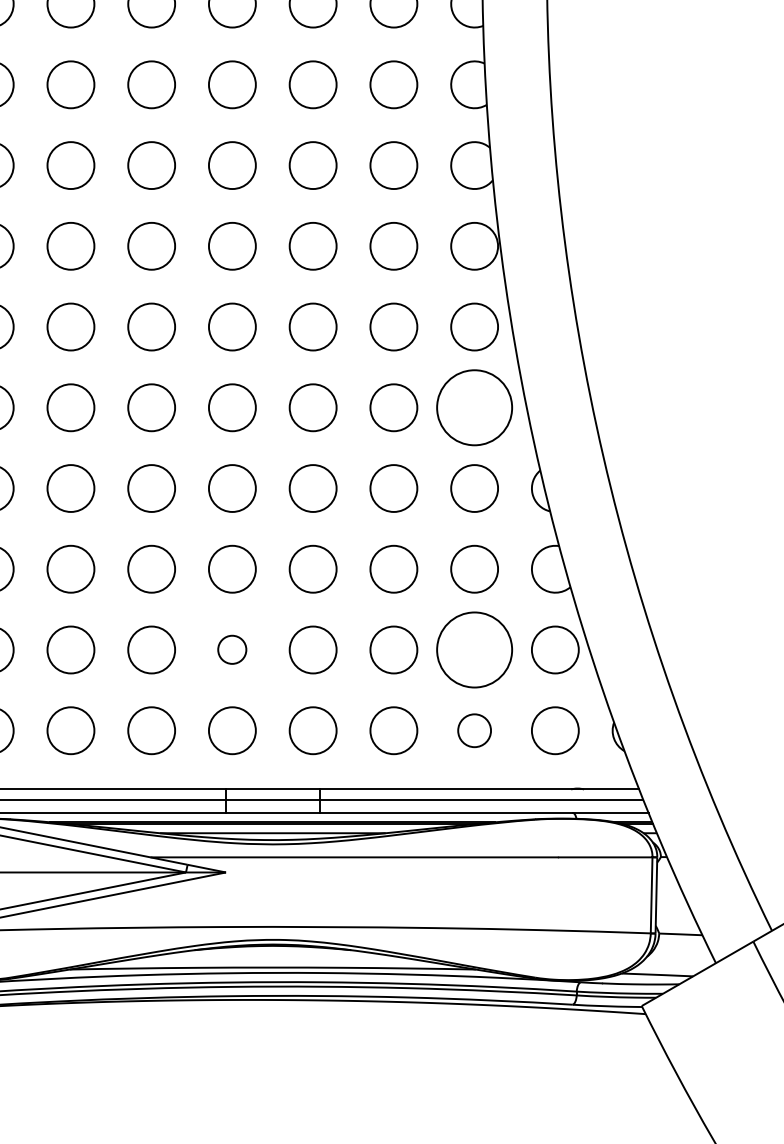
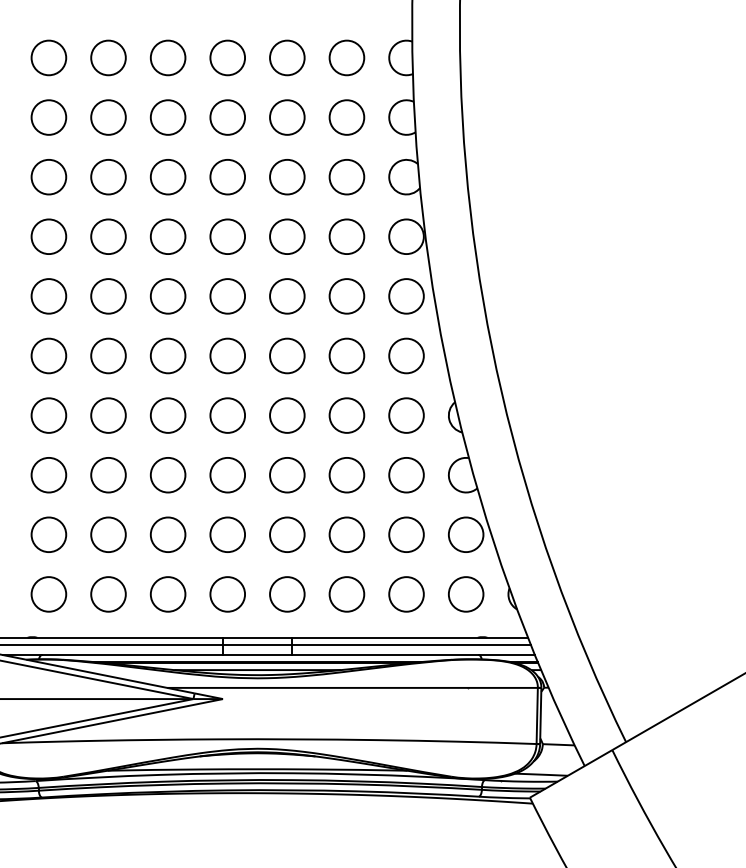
circle: (474, 407) -> (406, 355), size x0.62
circle: (232, 649) -> (227, 534), size x1.67
circle: (474, 649) -> (406, 534), size x0.62
circle: (474, 730) -> (406, 594), size x1.43

